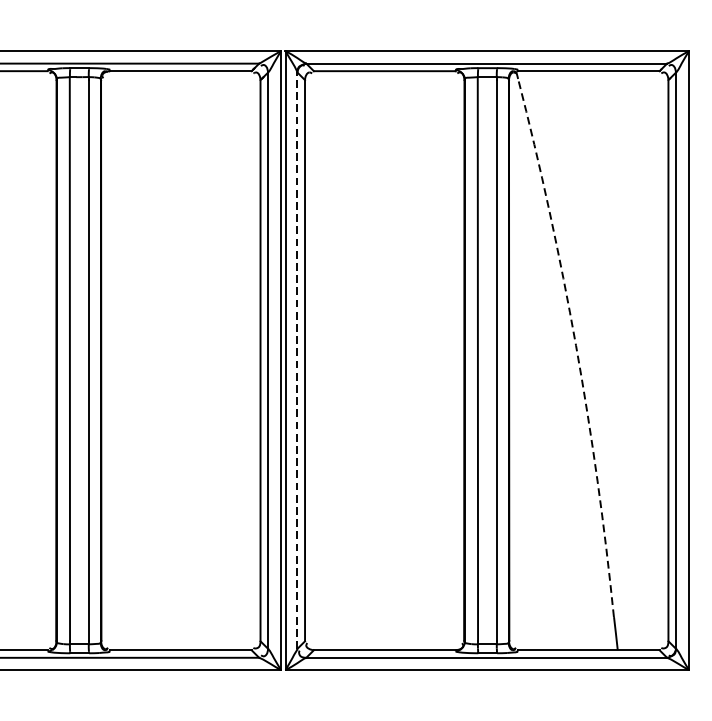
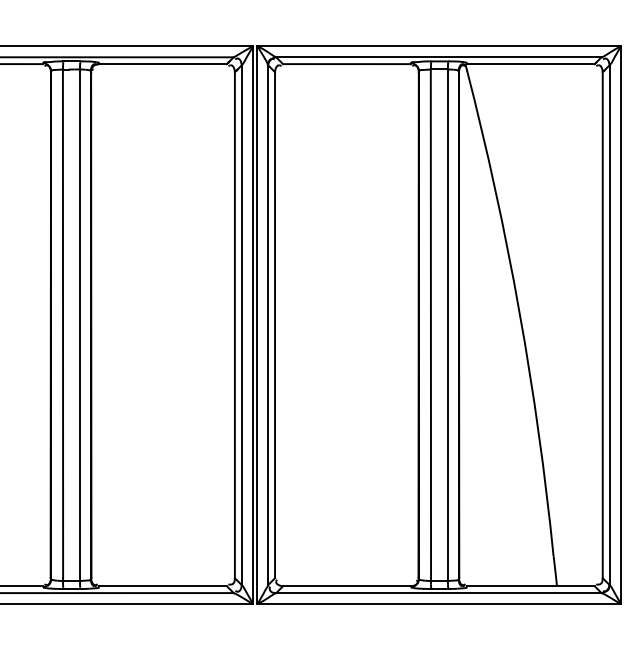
arc: (576, 345) -> (519, 311), dashed -> solid
line: (297, 361) -> (268, 325), dashed -> solid

